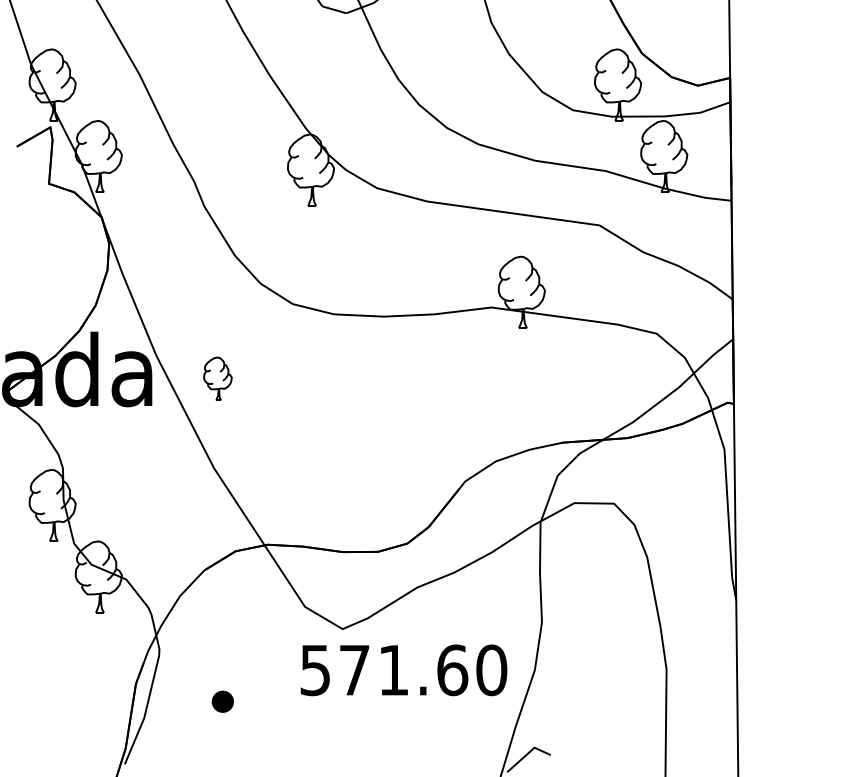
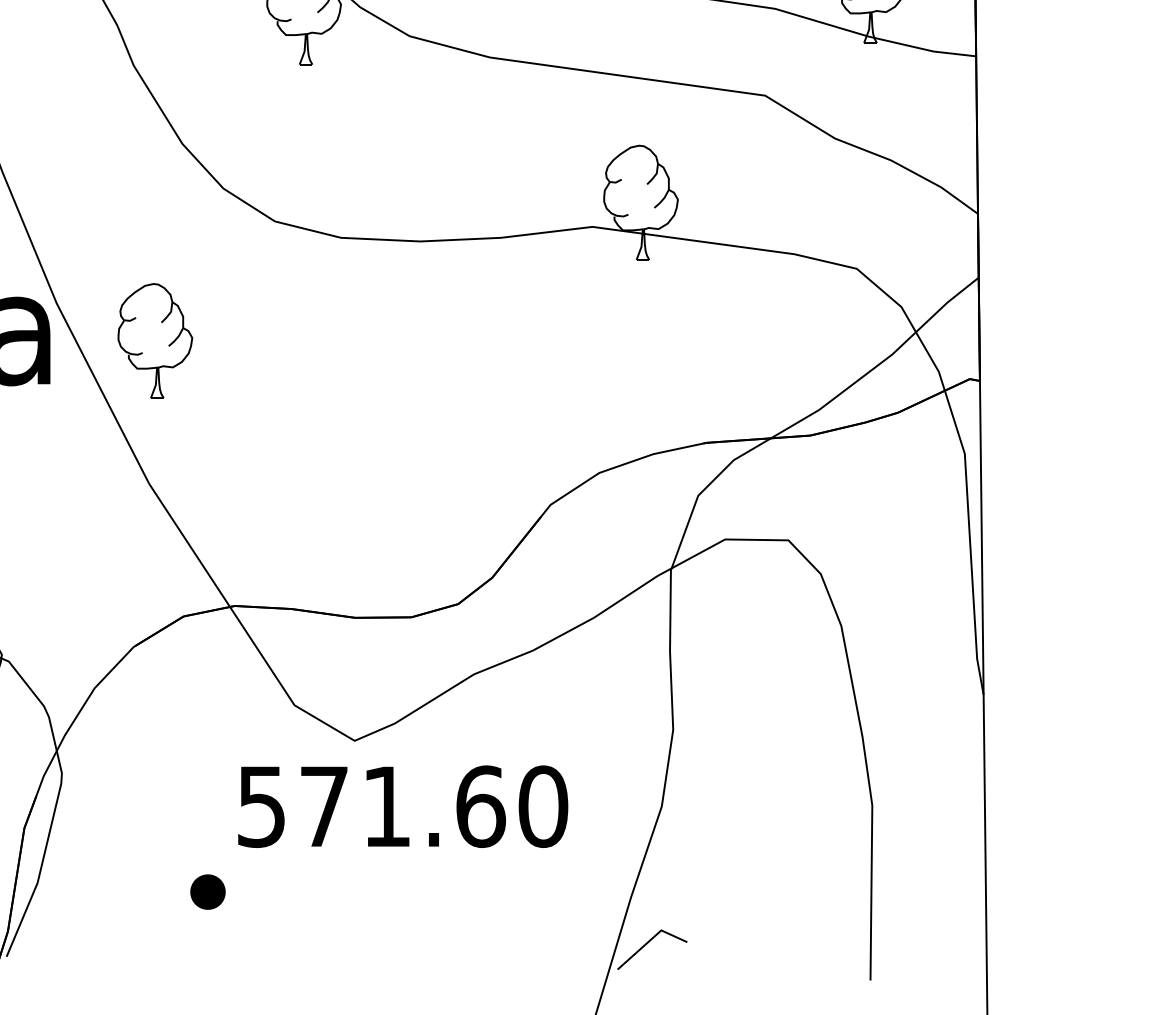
part: (217, 378) -> (154, 340), size x1.67
text: (403, 670) -> (402, 806), moved
part: (222, 701) -> (207, 891), moved

